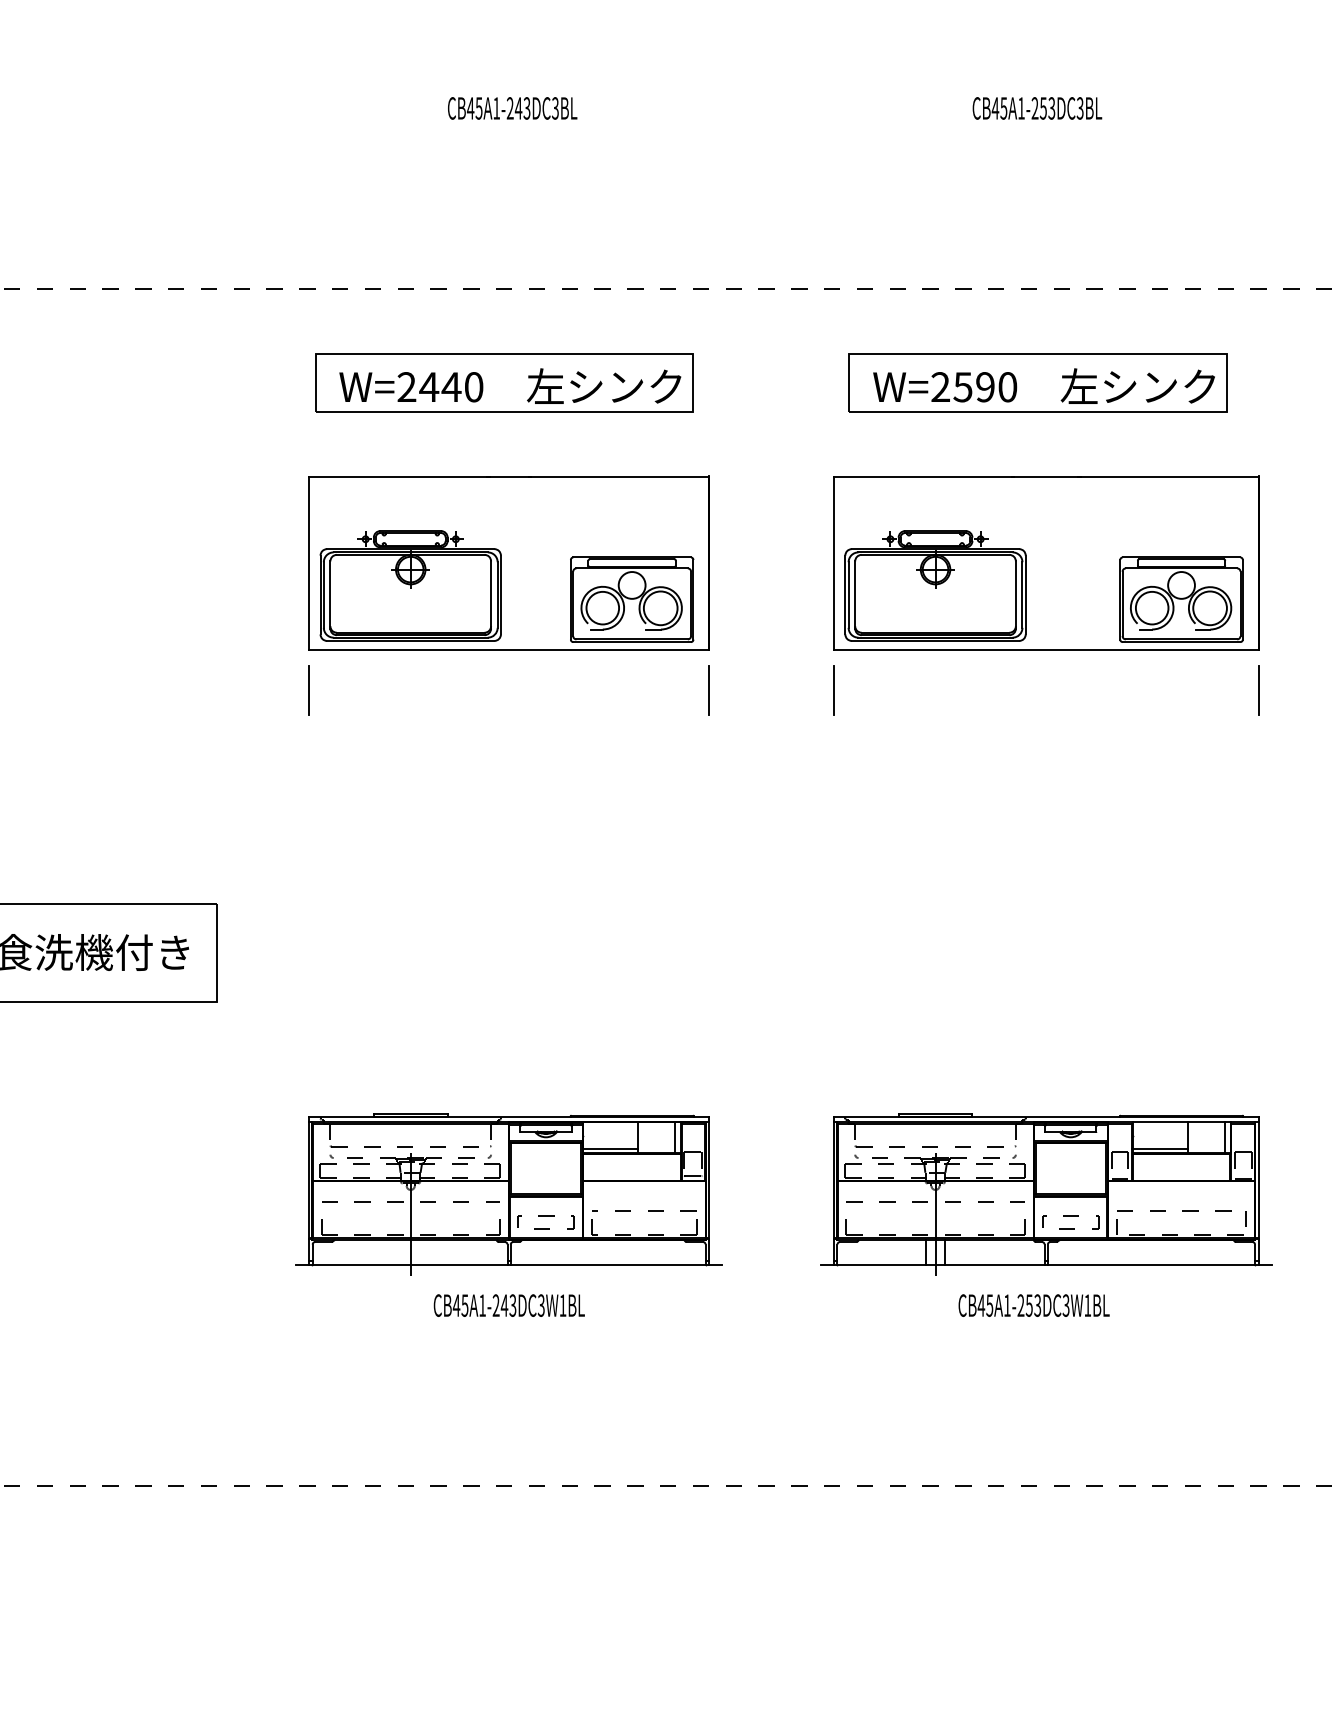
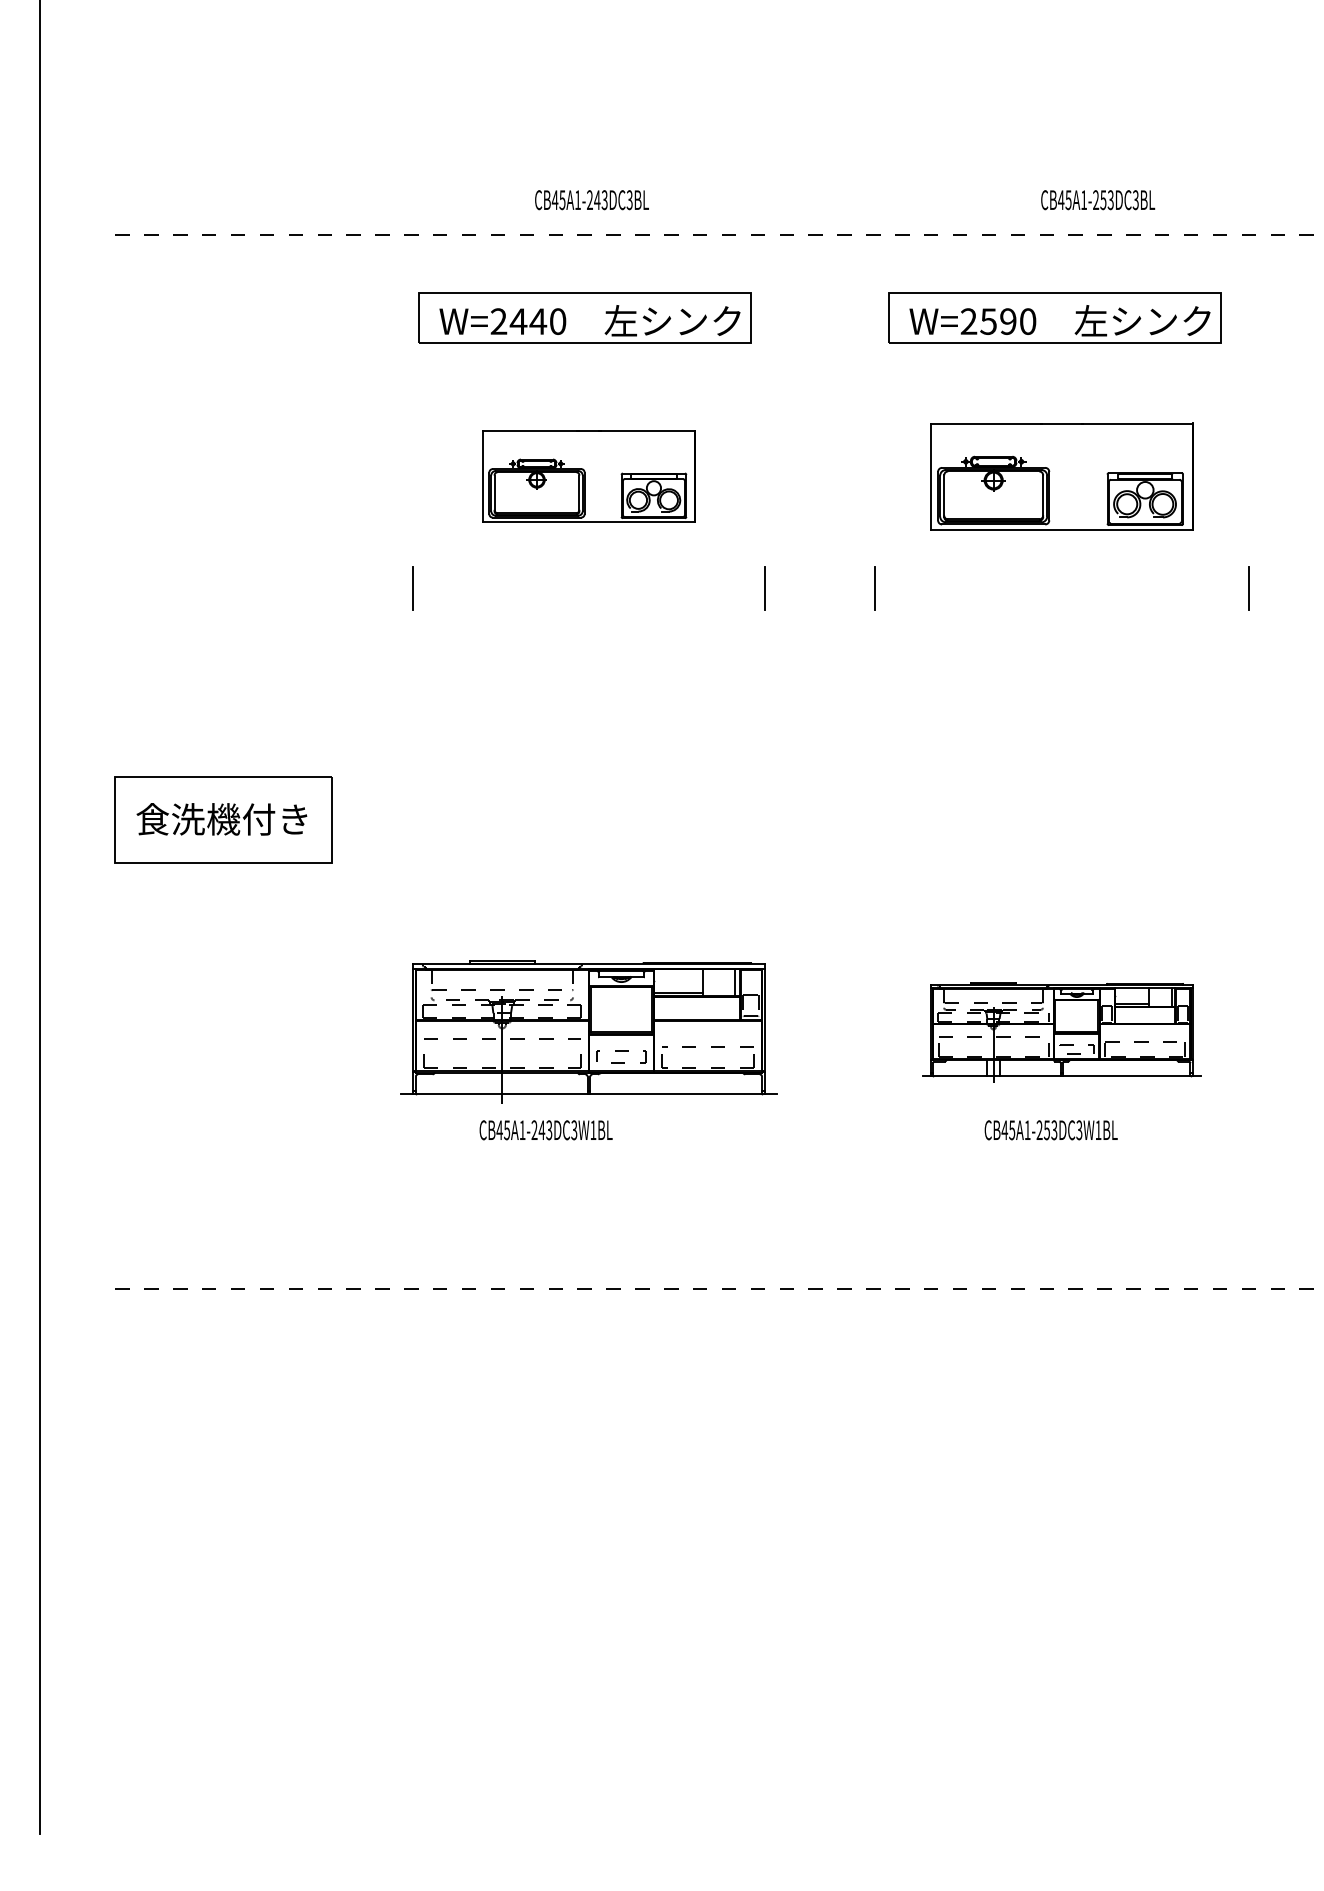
text: (512, 108) -> (591, 200), moved
text: (1037, 108) -> (1098, 200), moved
part: (508, 563) -> (588, 476), size x0.6
part: (1045, 563) -> (1061, 476), size x0.7
part: (1045, 1193) -> (1061, 1031), size x0.7
text: (508, 1305) -> (545, 1130), moved

